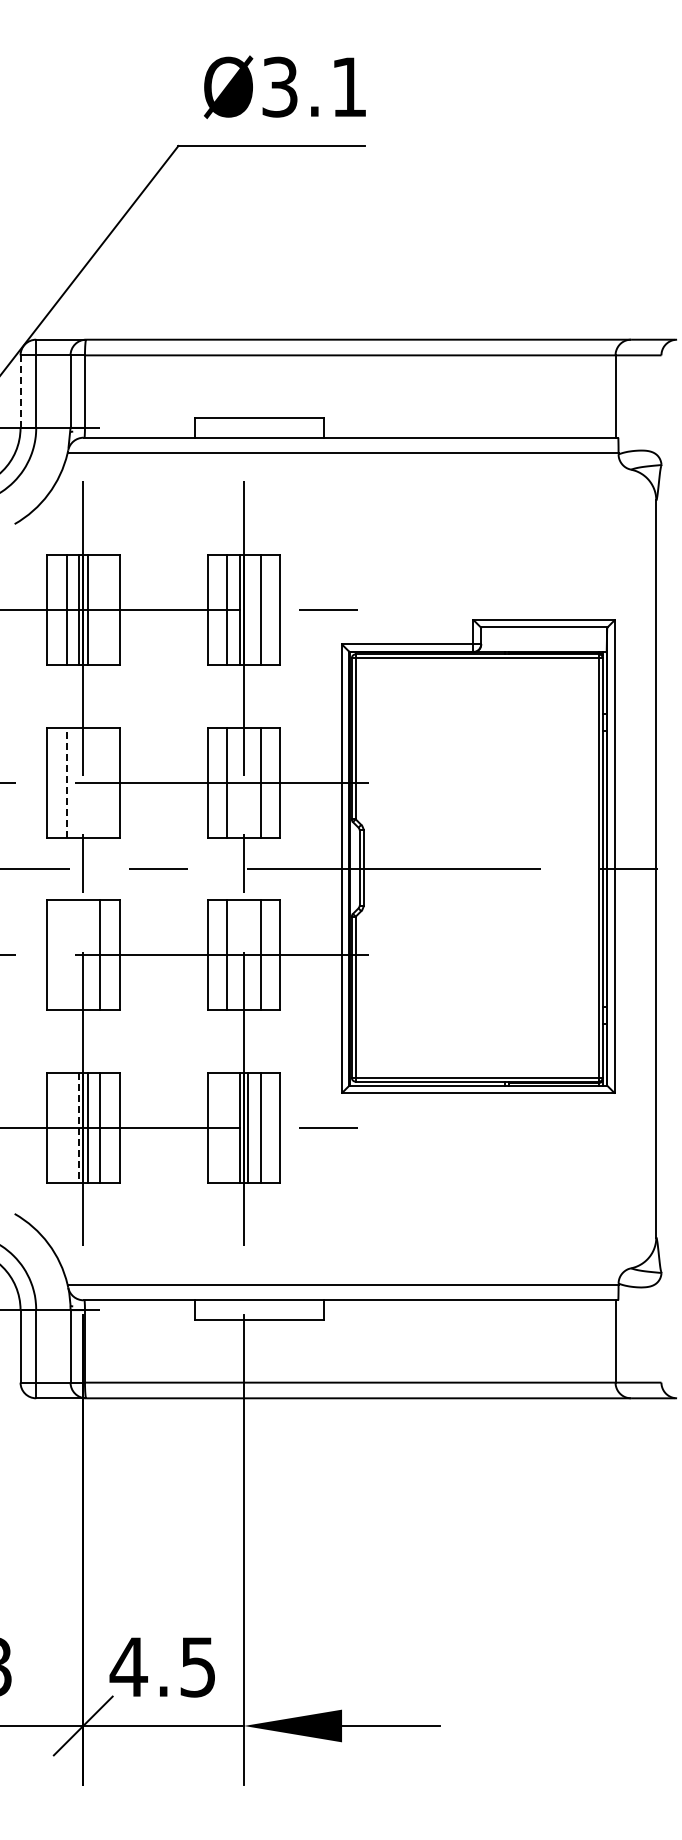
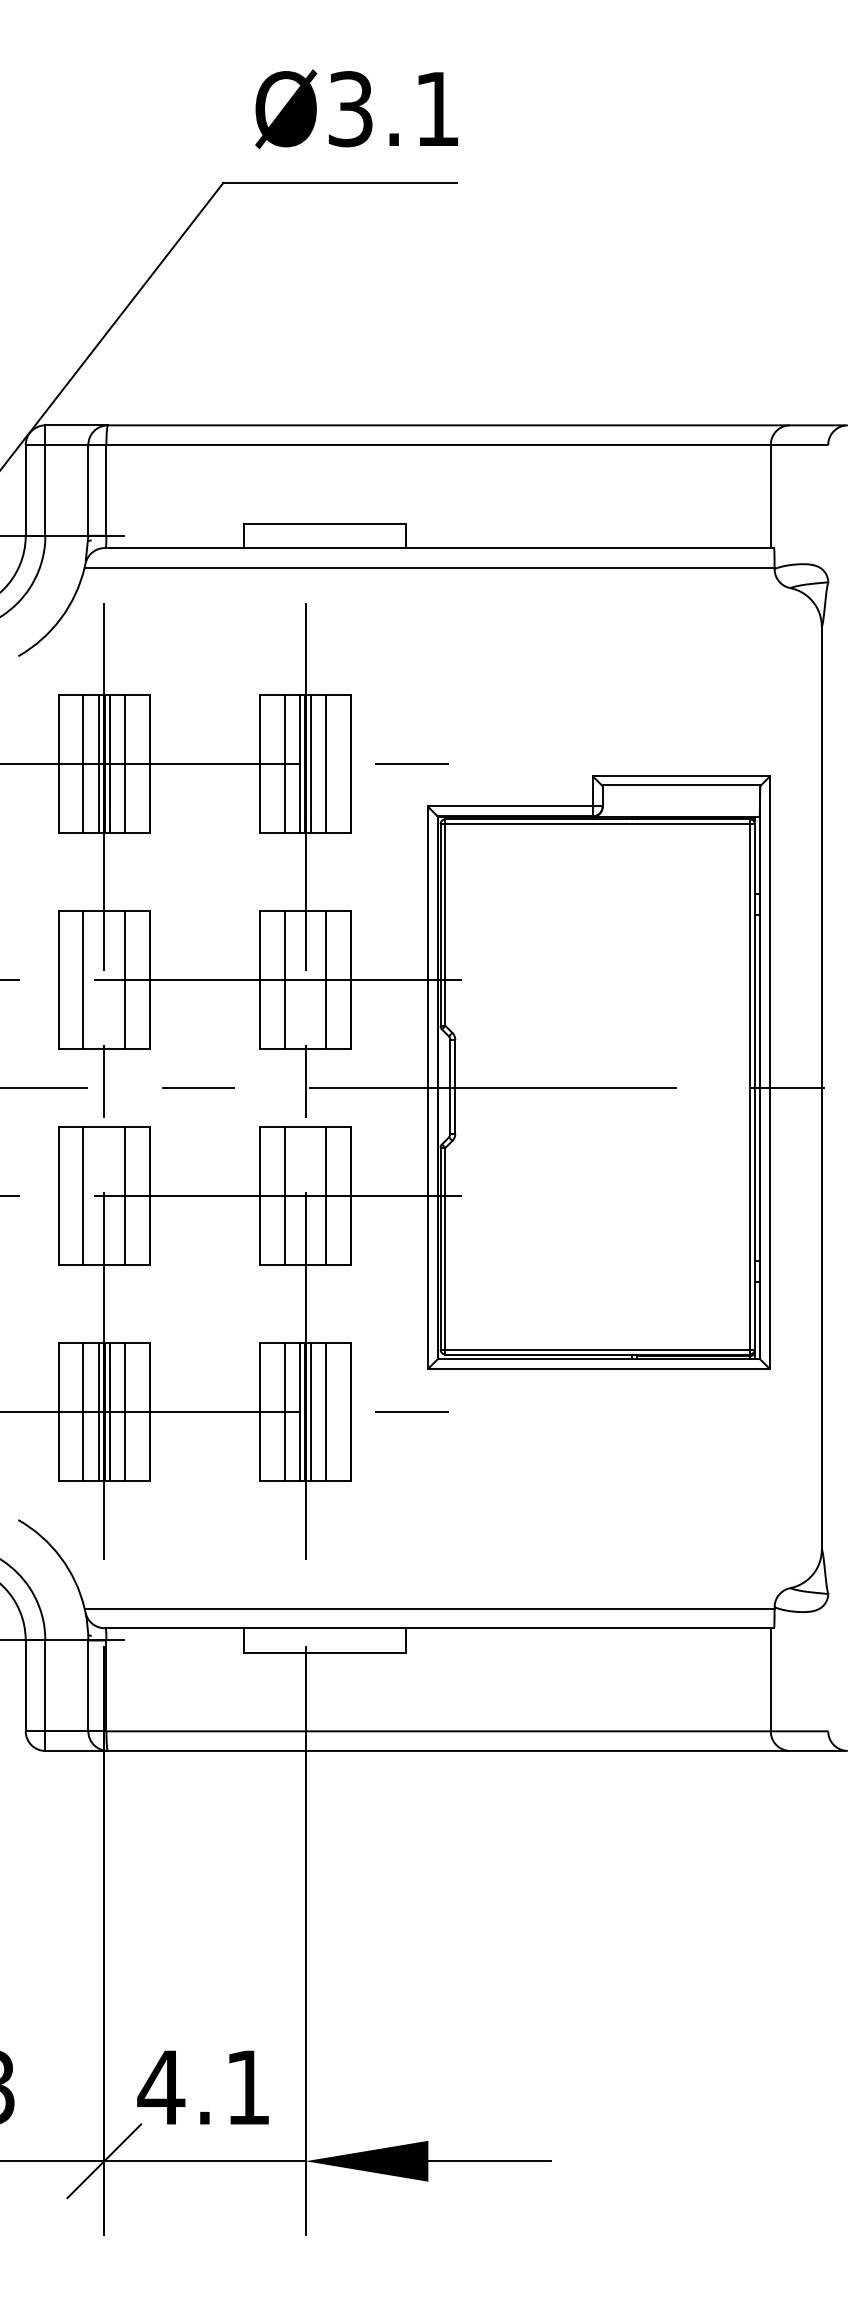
line: (20, 392) -> (25, 491), dashed -> solid
line: (99, 610) -> (124, 764), added
line: (248, 610) -> (311, 764), added
line: (66, 782) -> (83, 979), dashed -> solid
line: (99, 782) -> (124, 979), added
line: (66, 955) -> (83, 1196), added
line: (66, 1127) -> (83, 1411), added
line: (78, 1127) -> (98, 1411), dashed -> solid
line: (227, 1127) -> (284, 1411), added
text: (197, 1667) -> (247, 2088), 4.5 -> 4.1

